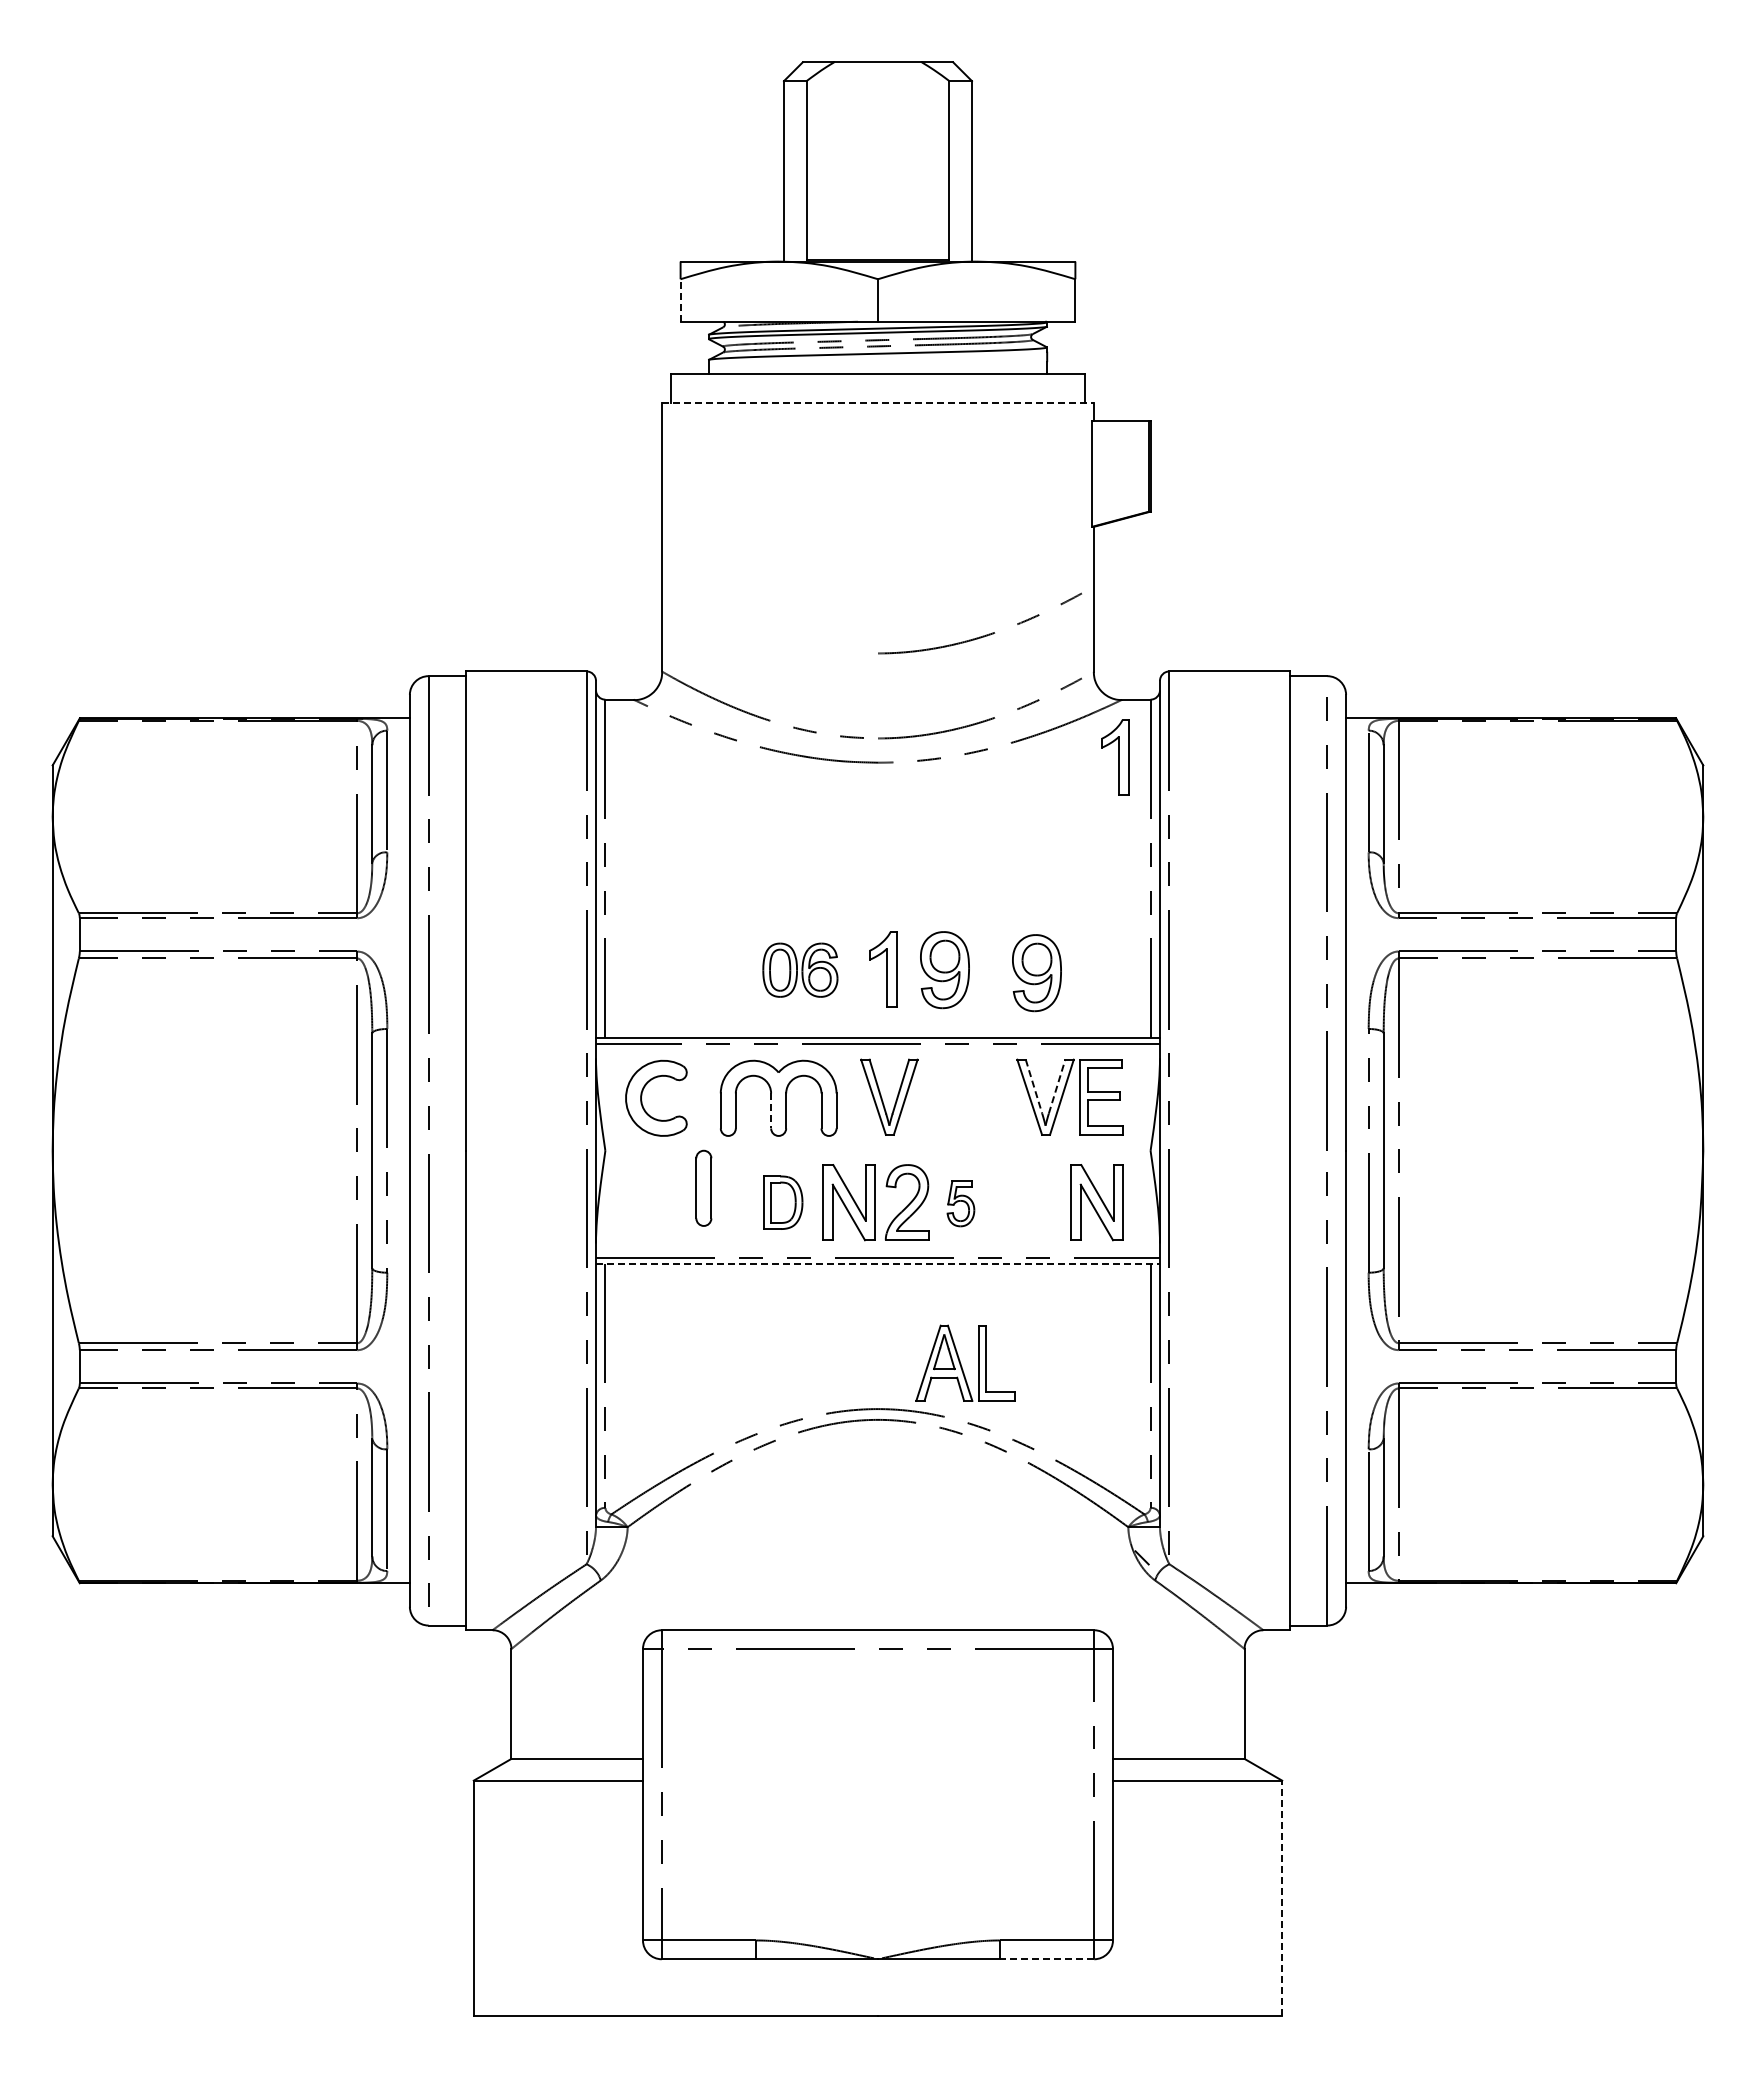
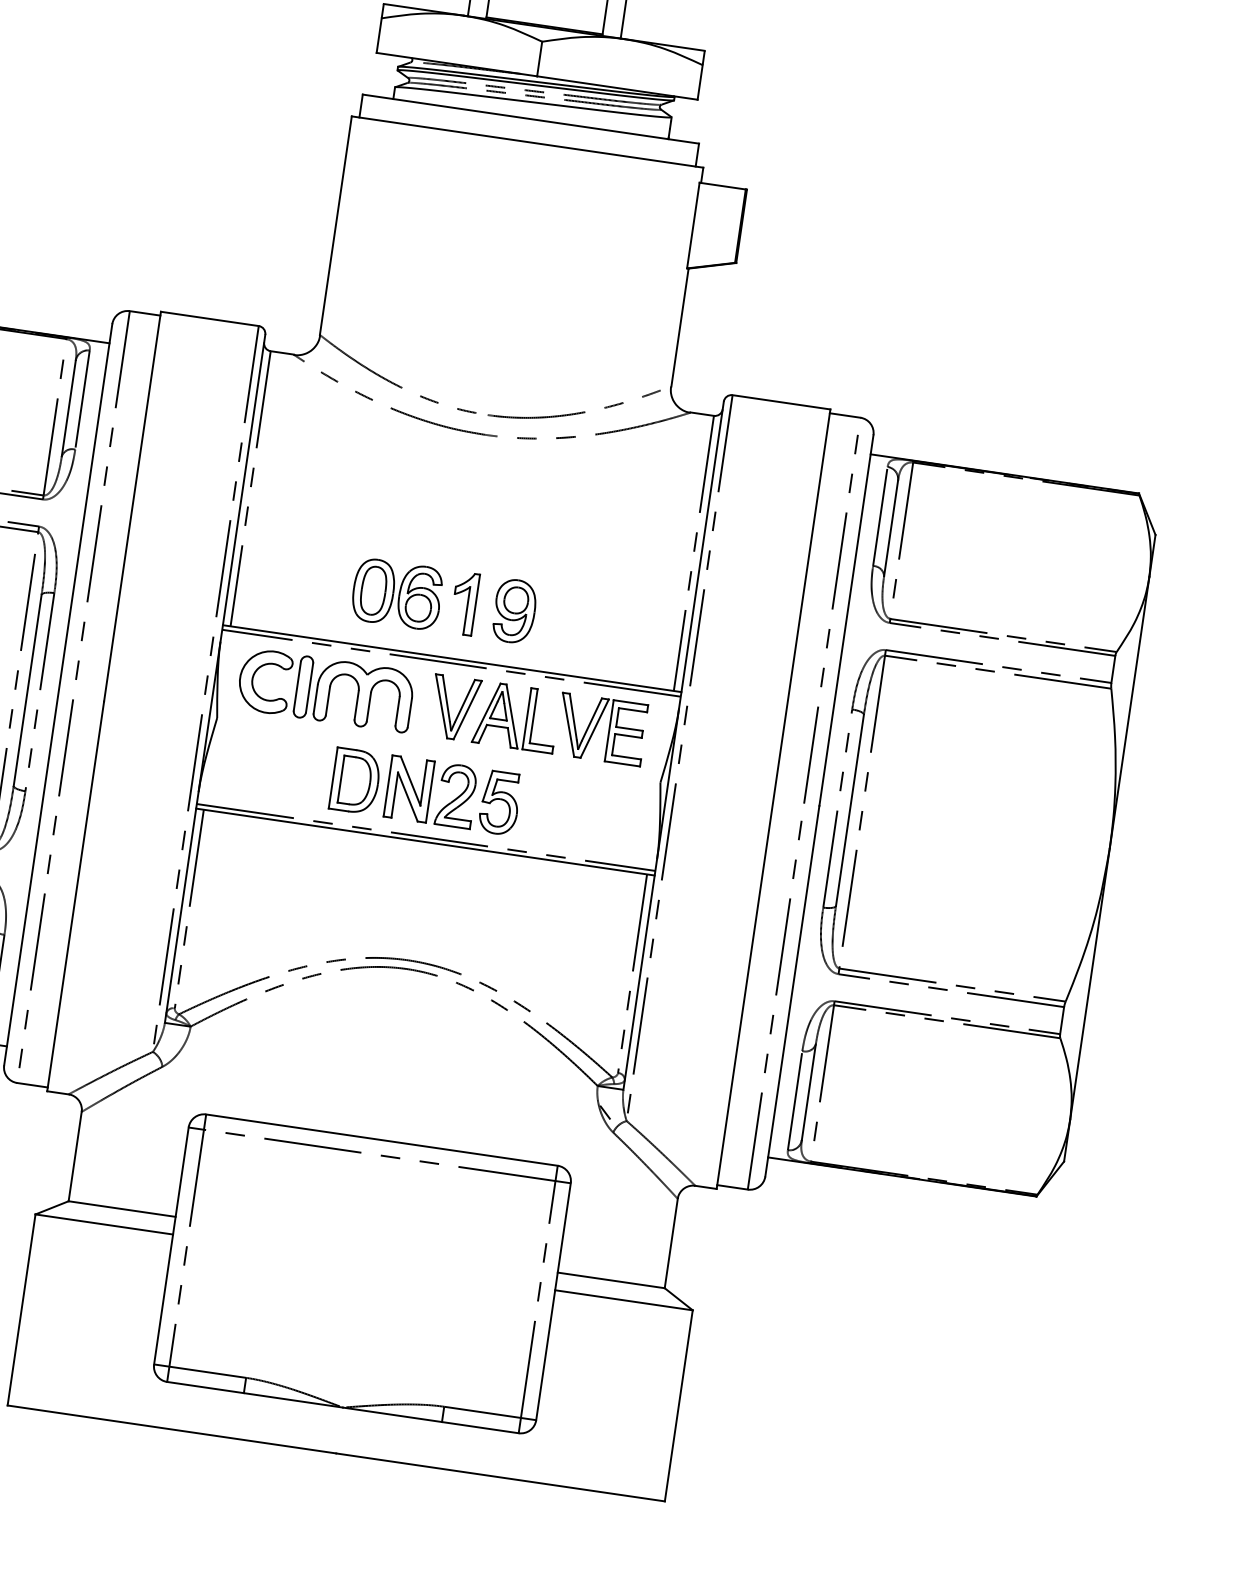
line: (680, 300) -> (379, 35), dashed -> solid
line: (878, 402) -> (527, 142), dashed -> solid
curve: (982, 635) -> (584, 343), removed
part: (1115, 757) -> (678, 458), removed
part: (800, 970) -> (397, 594), size x1.43
part: (1036, 973) -> (588, 624), removed
line: (1057, 1086) -> (592, 719), dashed -> solid
line: (1034, 1087) -> (573, 717), dashed -> solid
line: (771, 1111) -> (356, 705), dashed -> solid
part: (703, 1187) -> (303, 686), moved
part: (783, 1202) -> (355, 781), size x1.43
part: (1096, 1202) -> (610, 818), removed
part: (960, 1203) -> (499, 802), size x1.67
line: (878, 1263) -> (425, 842), dashed -> solid
part: (965, 1362) -> (516, 716), moved
line: (1282, 1898) -> (679, 1406), dashed -> solid
line: (1046, 1959) -> (479, 1427), dashed -> solid

